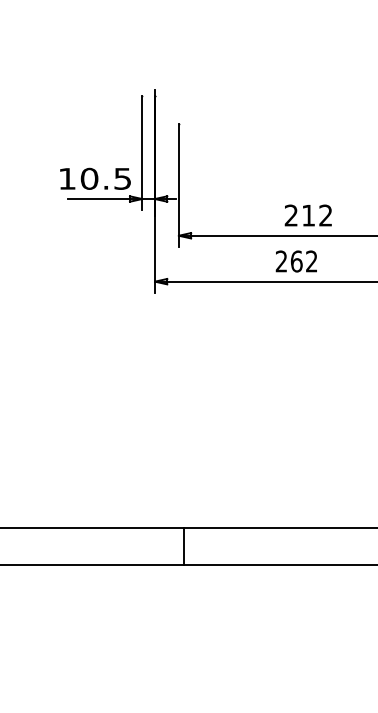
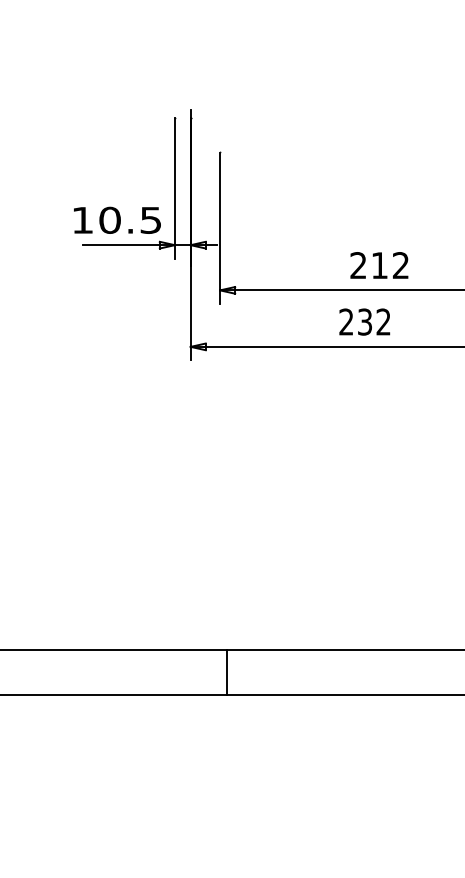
text: (297, 261) -> (365, 321), 262 -> 232

